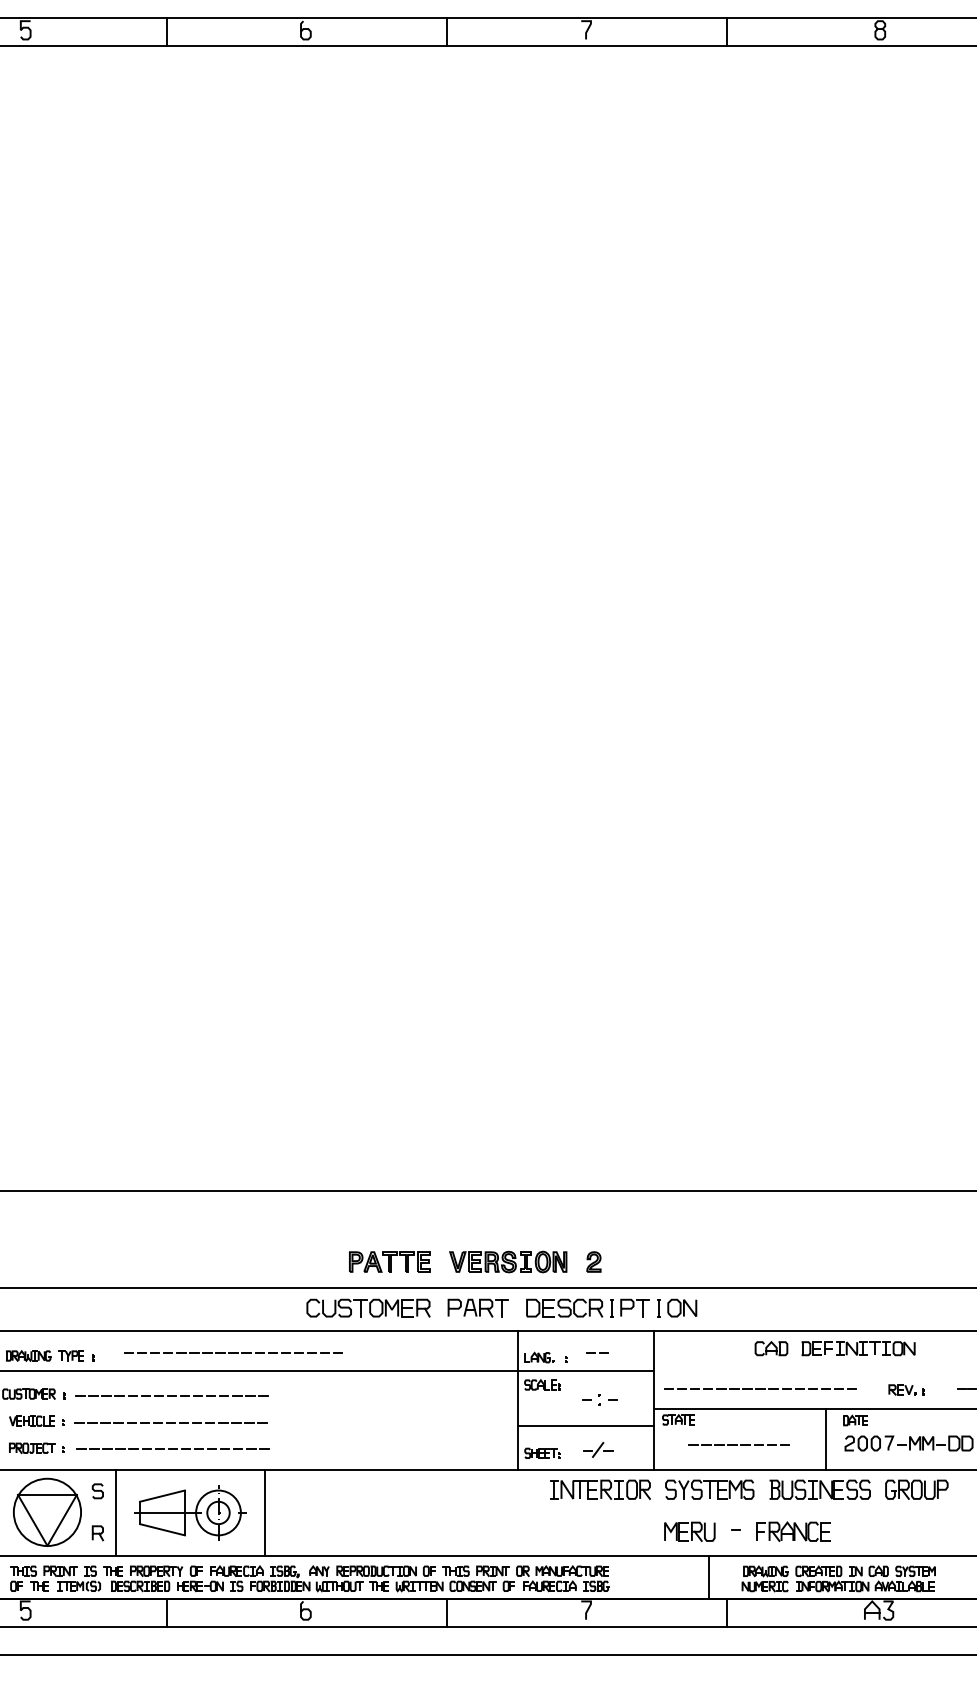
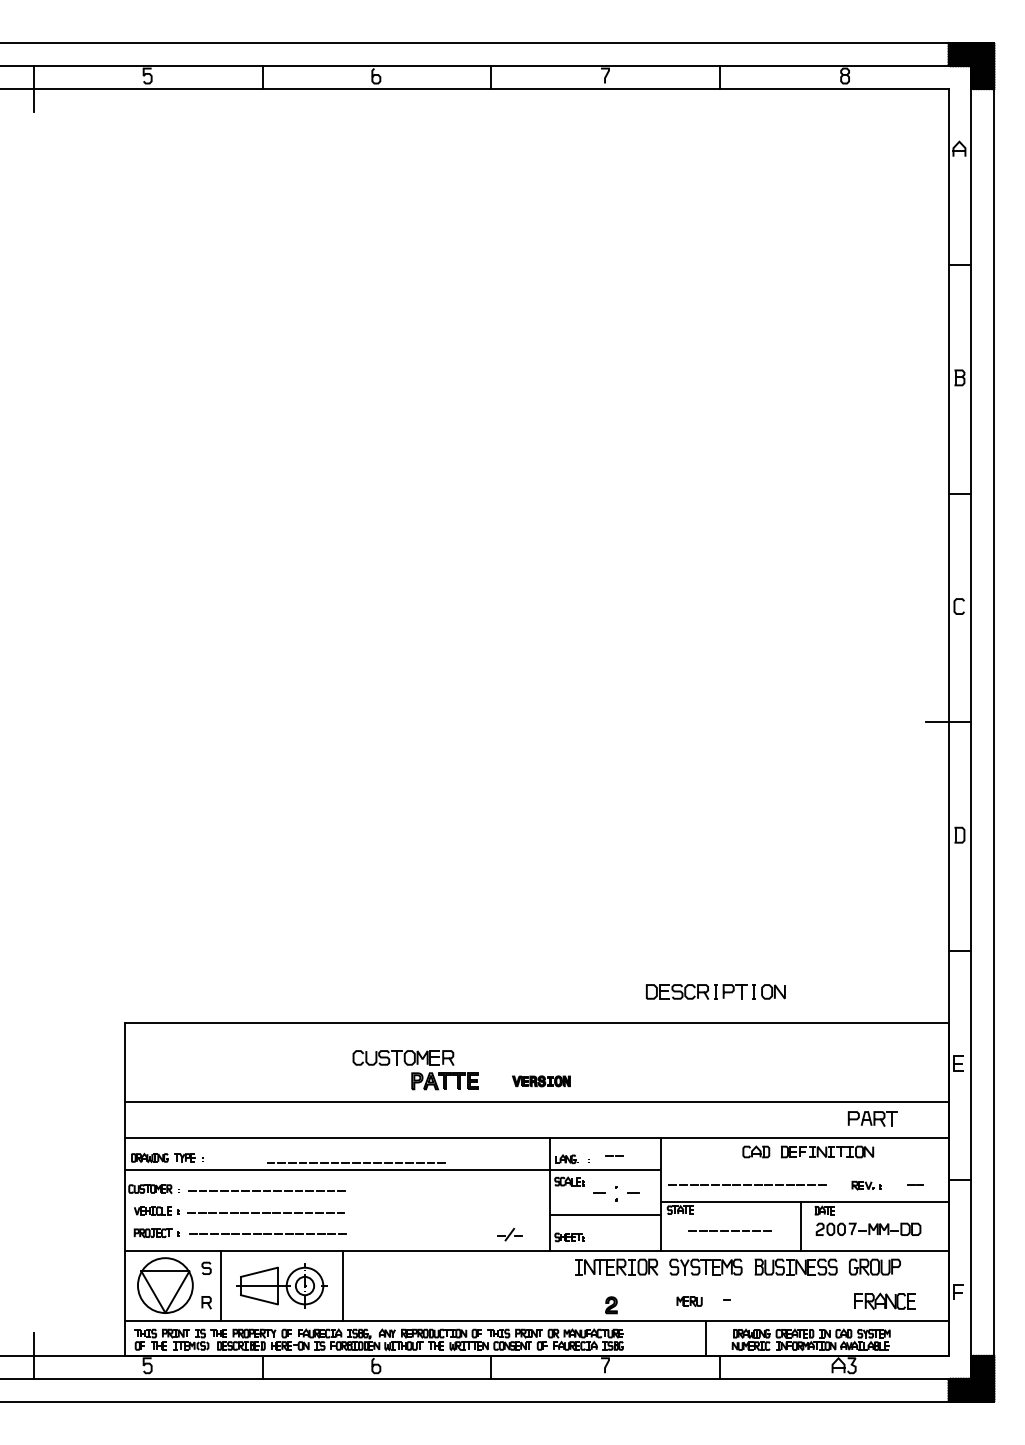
part: (508, 1262) -> (541, 1081), size x0.6
part: (594, 1262) -> (611, 1305), moved
part: (368, 1307) -> (403, 1057), moved
part: (477, 1307) -> (872, 1118), moved
part: (611, 1307) -> (715, 991), moved
line: (233, 1352) -> (356, 1162), moved
part: (598, 1399) -> (615, 1193), size x1.6
part: (597, 1449) -> (509, 1234), moved
part: (792, 1530) -> (884, 1300), moved
part: (689, 1531) -> (689, 1301), size x0.6

